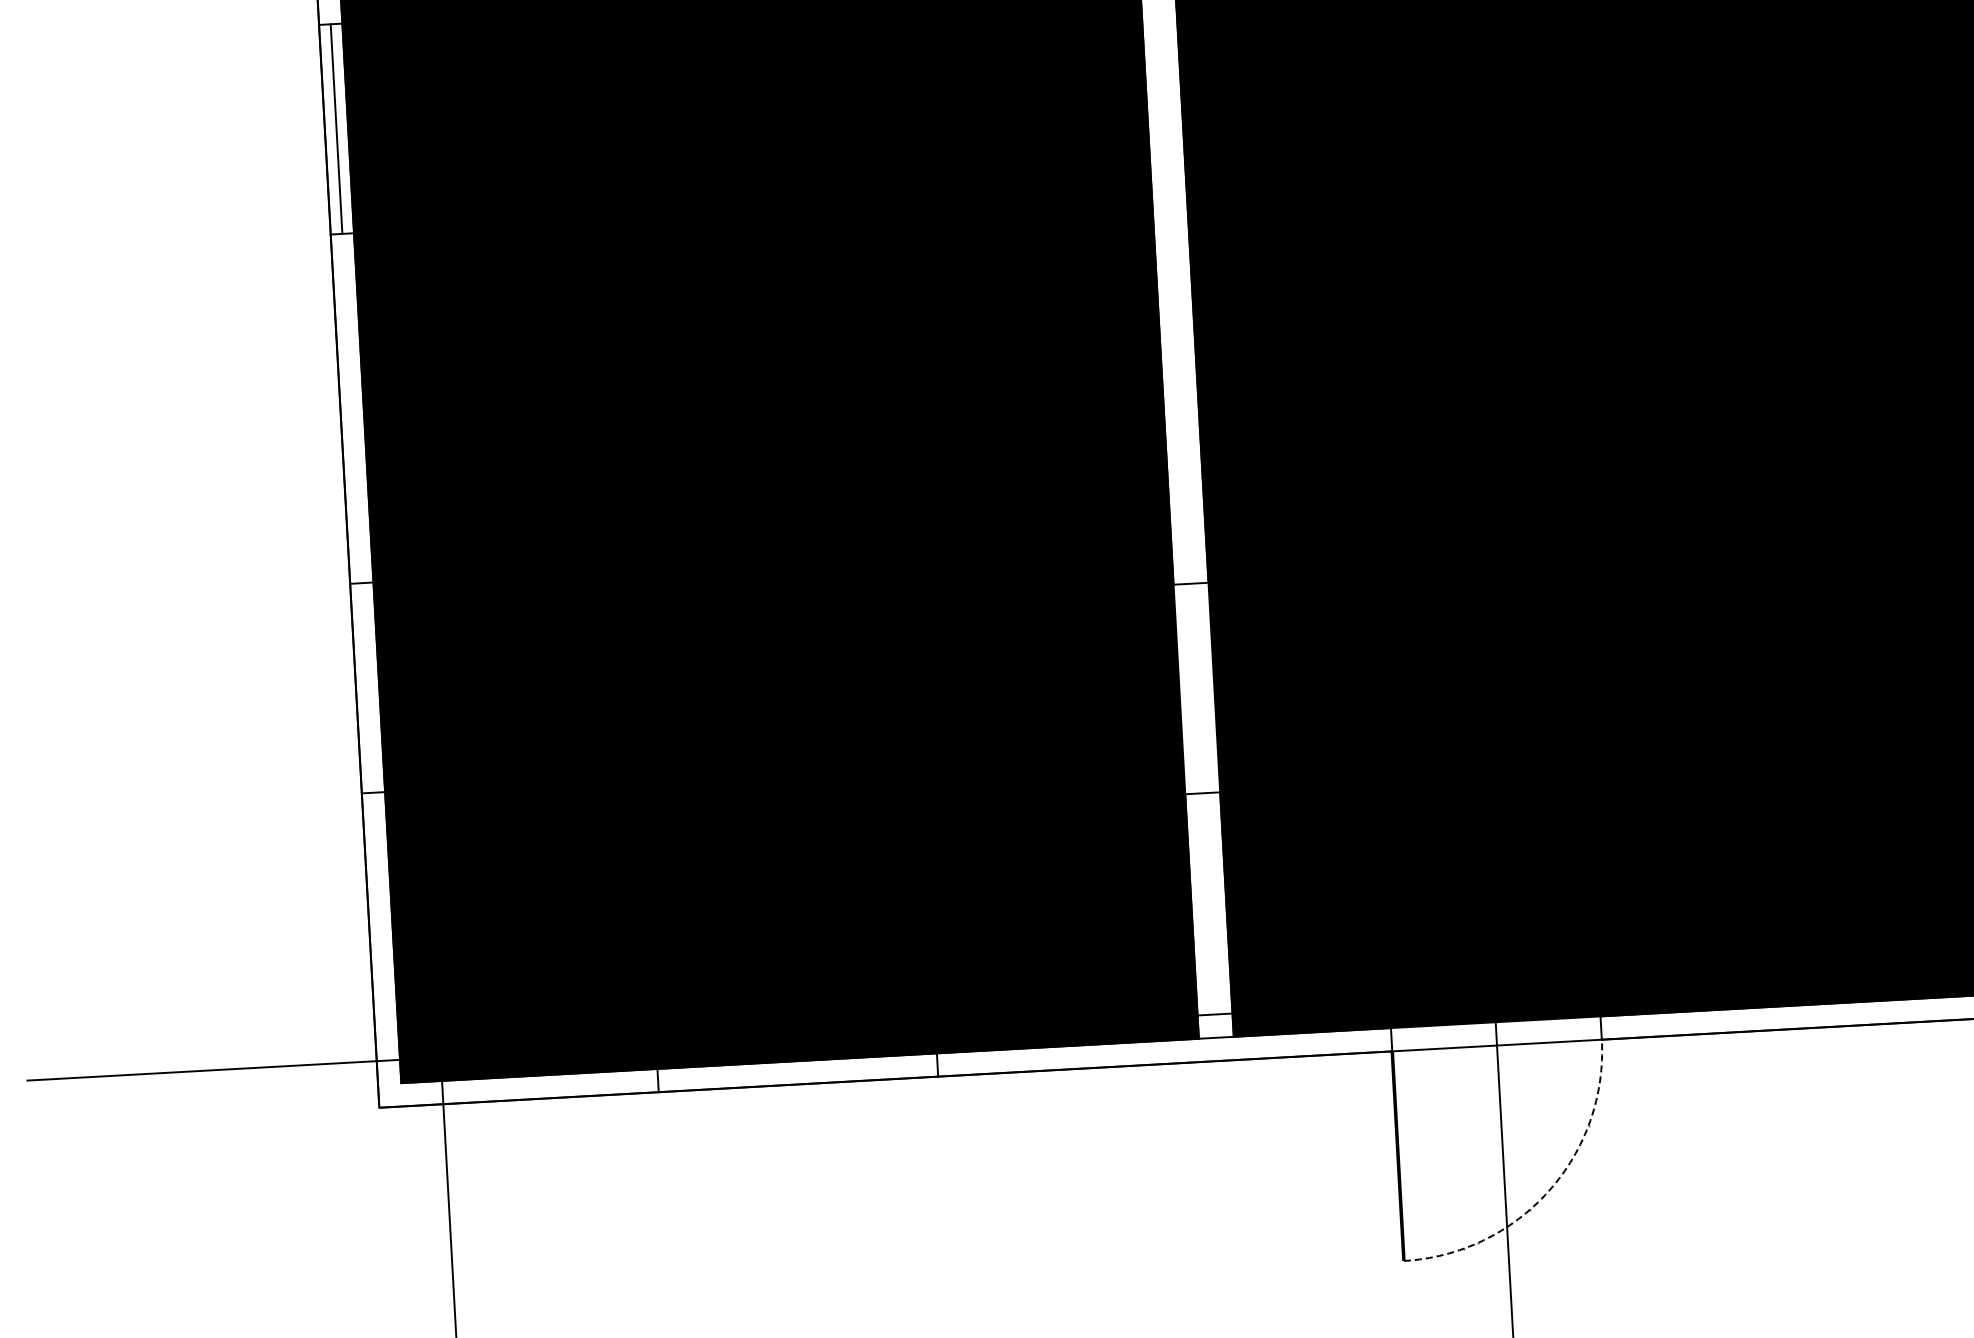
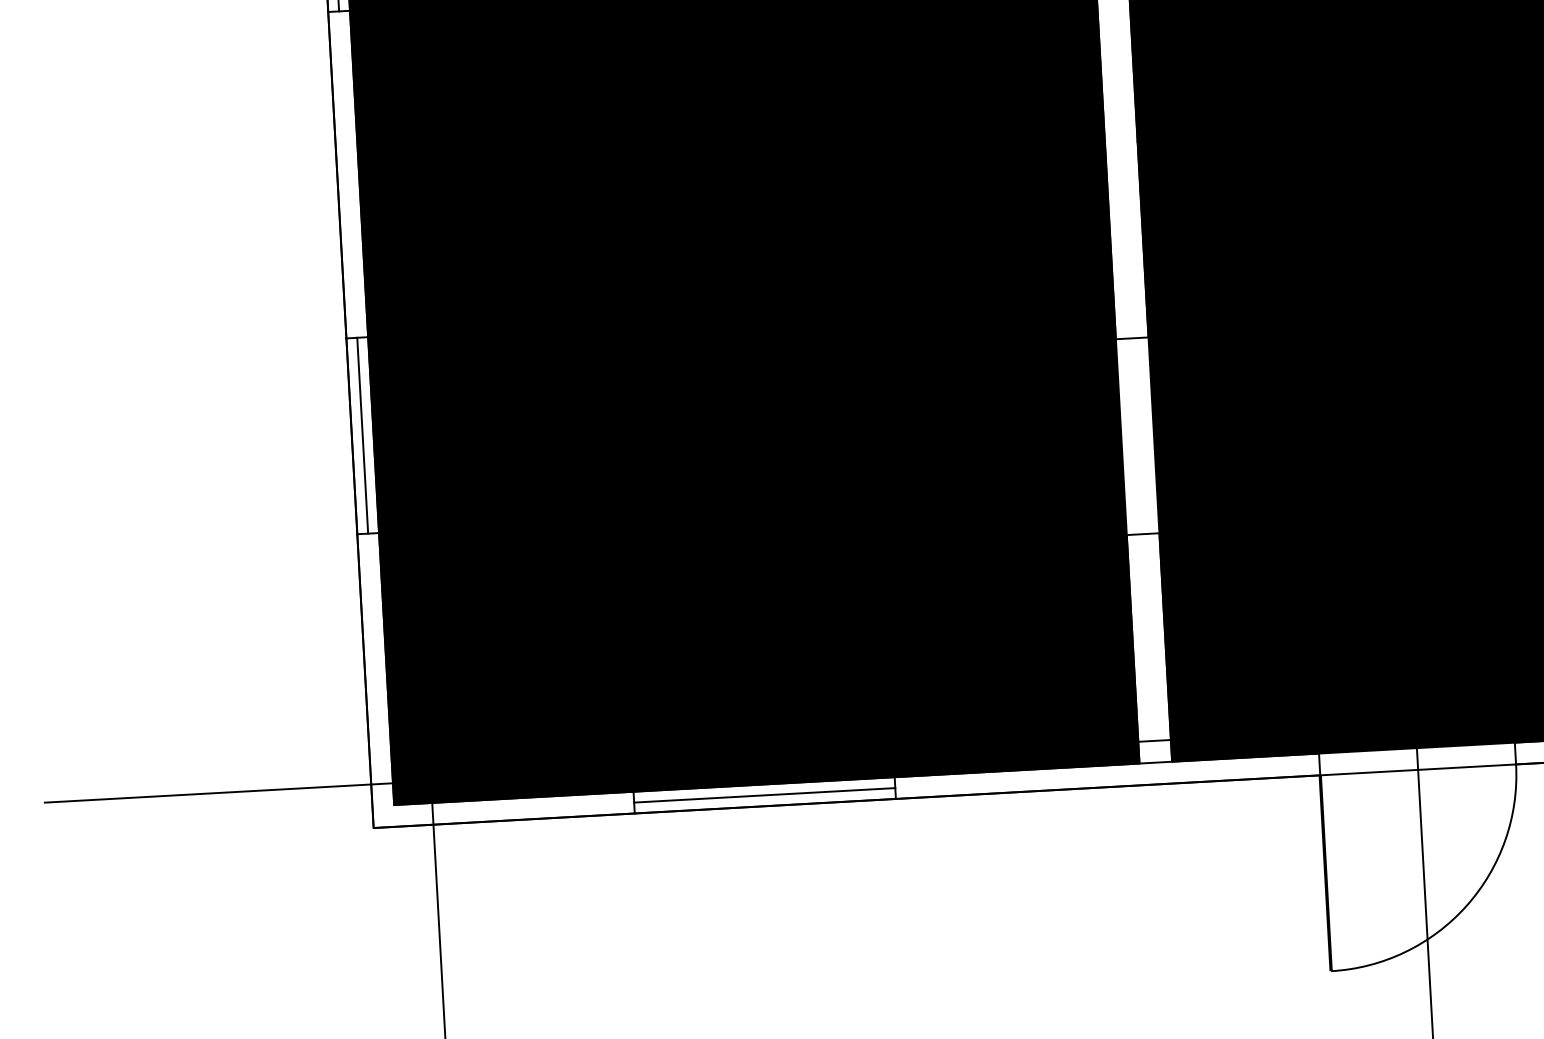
line: (367, 687) -> (362, 435), added
line: (797, 1072) -> (764, 795), added
arc: (1548, 1191) -> (1466, 906), dashed -> solid

